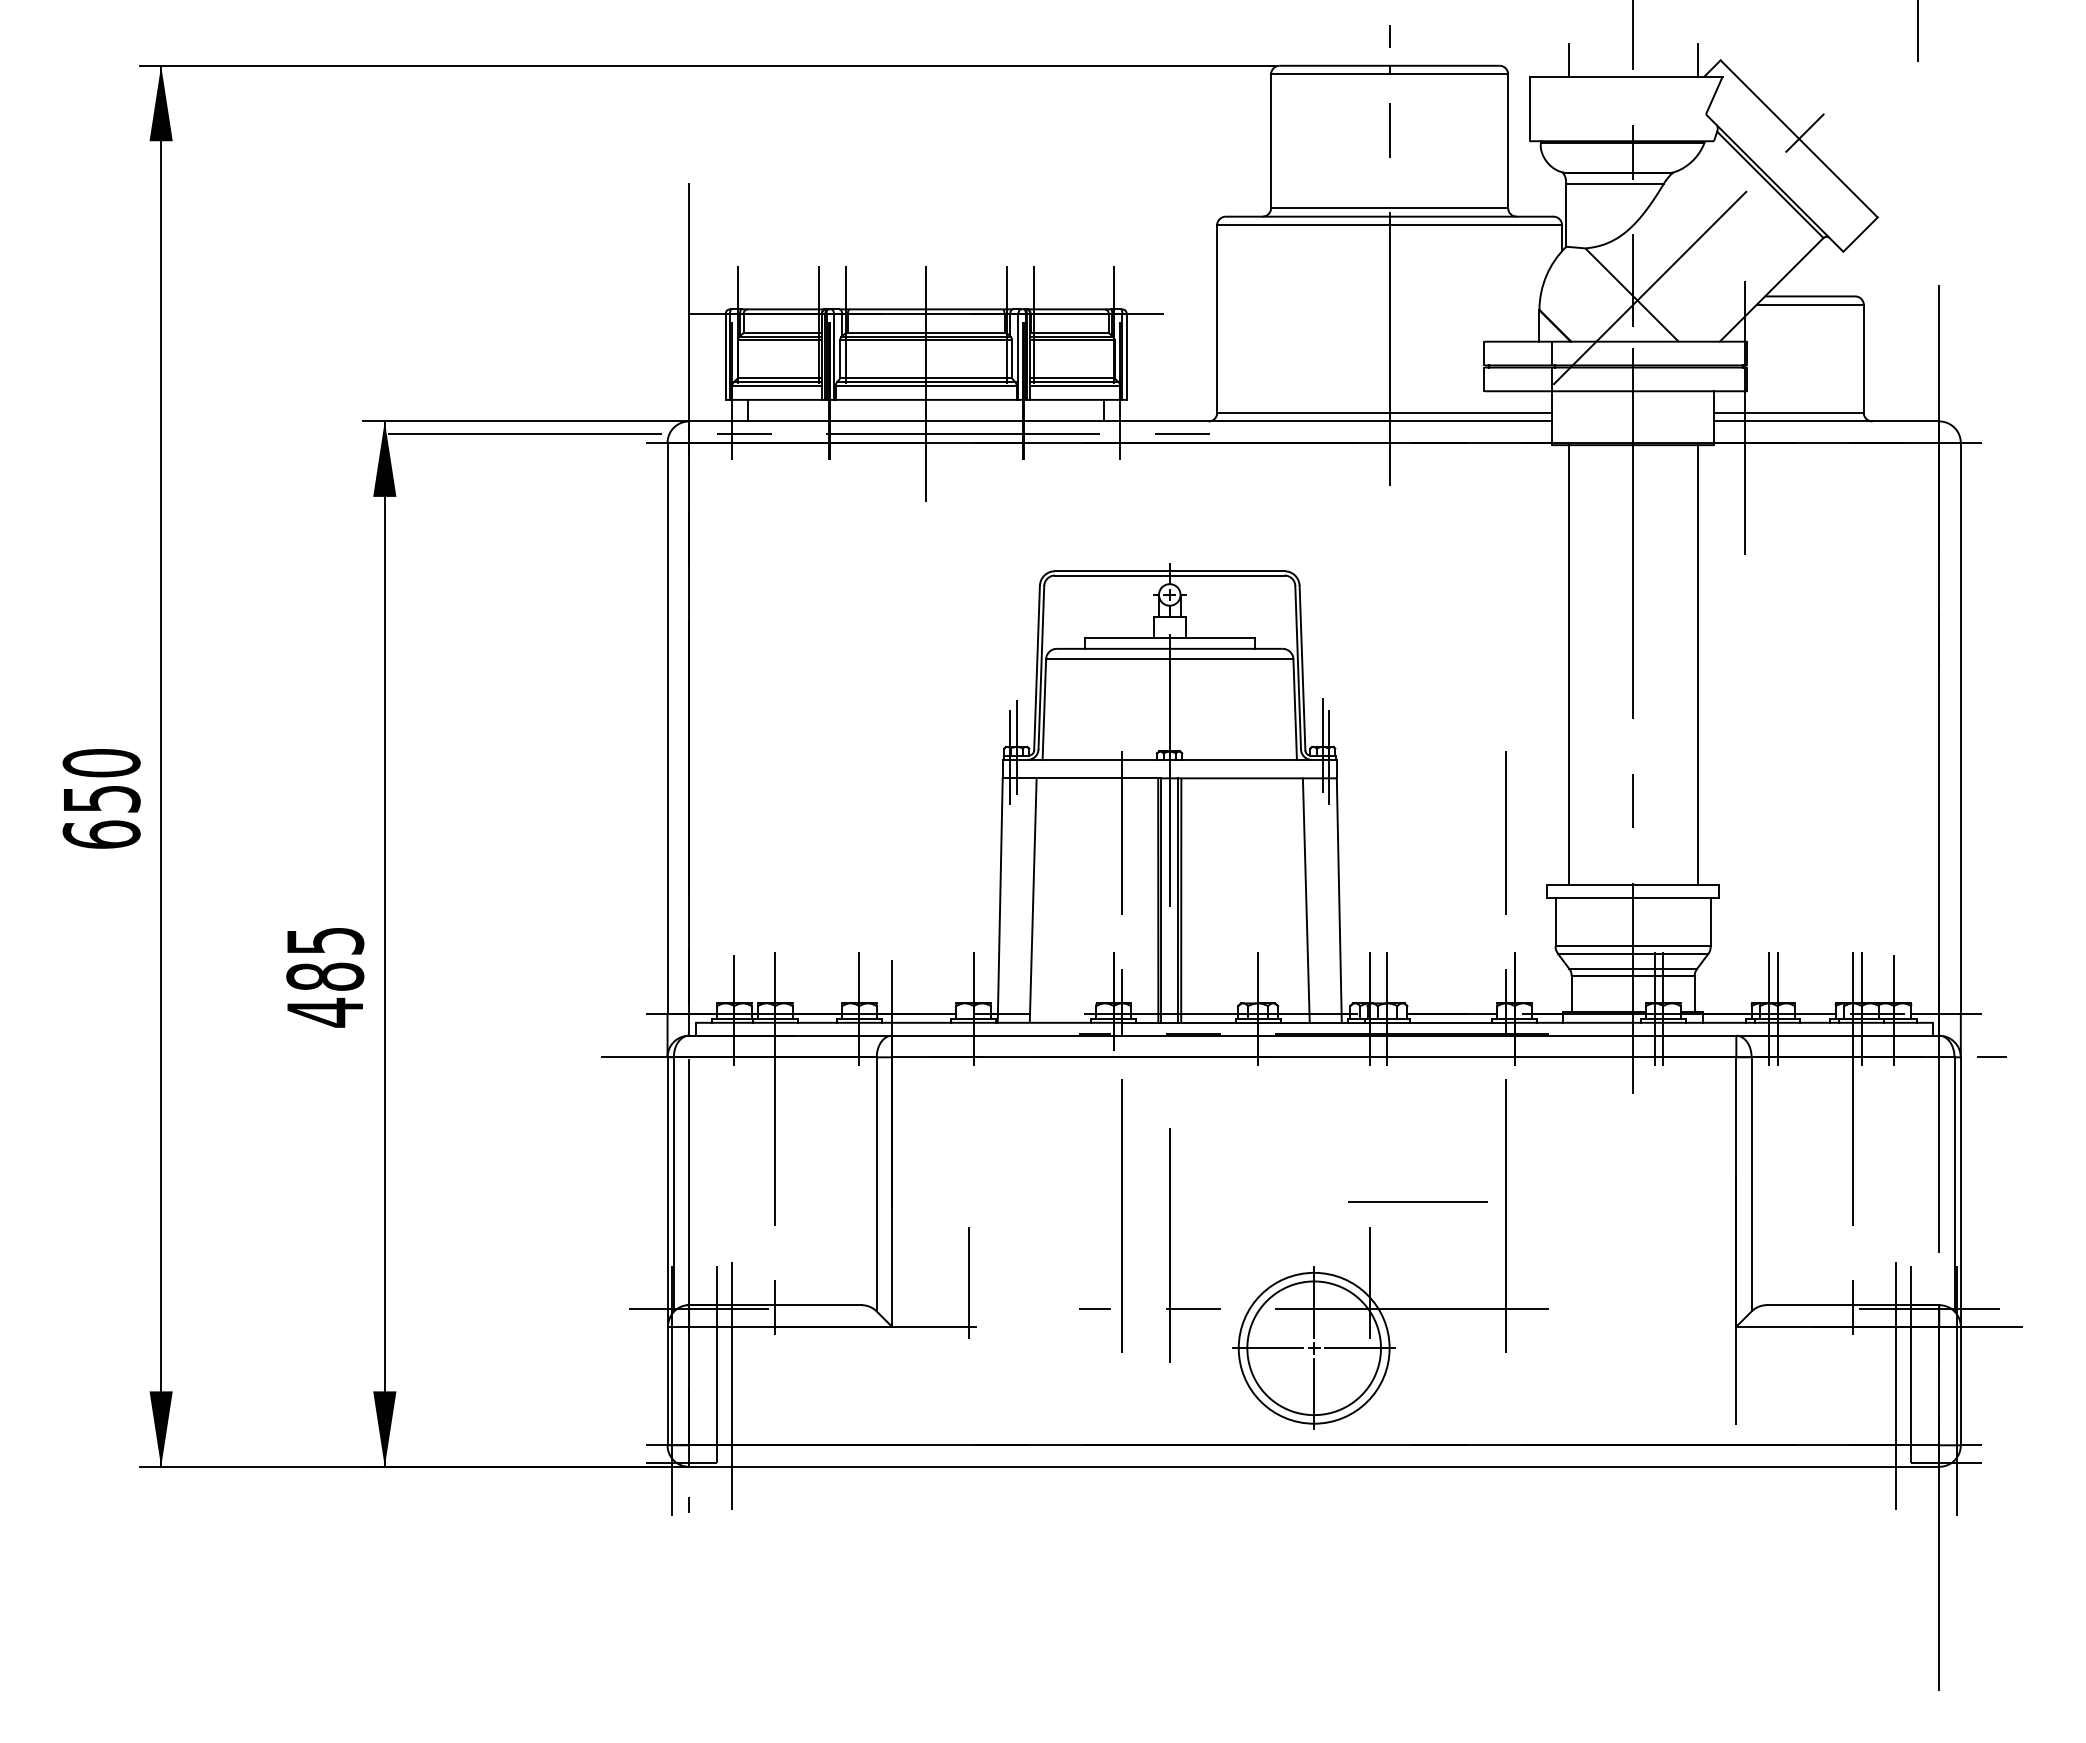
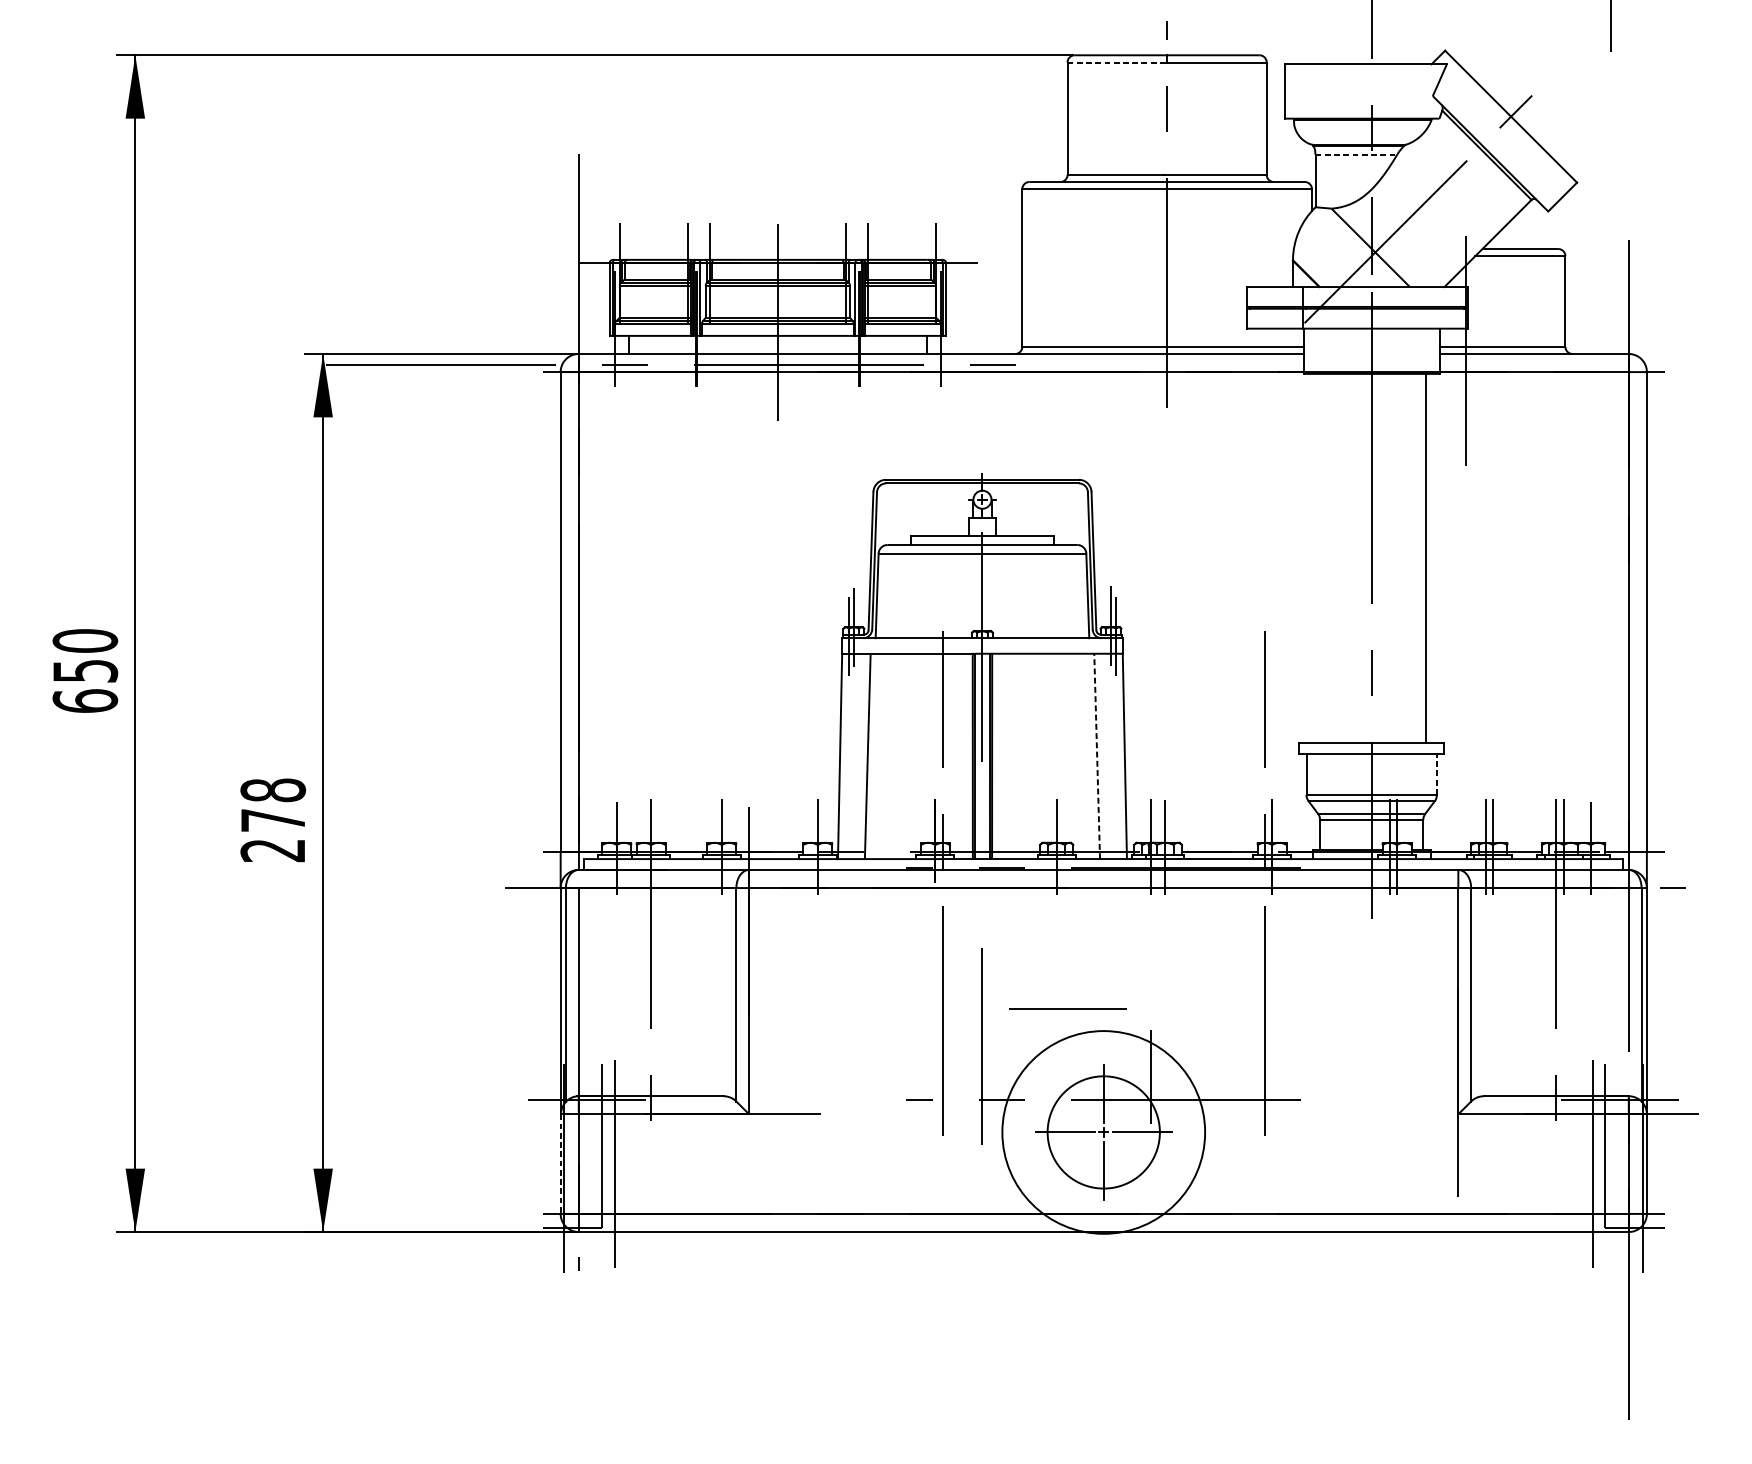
line: (1568, 60) -> (1317, 50), removed
line: (1697, 60) -> (1425, 50), removed
line: (1330, 74) -> (1117, 62), solid -> dashed
line: (1615, 184) -> (1356, 154), solid -> dashed
line: (1568, 664) -> (1317, 558), removed
line: (1306, 900) -> (1097, 756), solid -> dashed
line: (1710, 921) -> (1436, 773), solid -> dashed
text: (325, 977) -> (273, 821), 485 -> 278
line: (1417, 1201) -> (1067, 1009), moved
line: (969, 1282) -> (814, 1077), removed
circle: (1313, 1347) -> (1103, 1131), size x1.6
line: (667, 1386) -> (560, 1164), solid -> dashed

